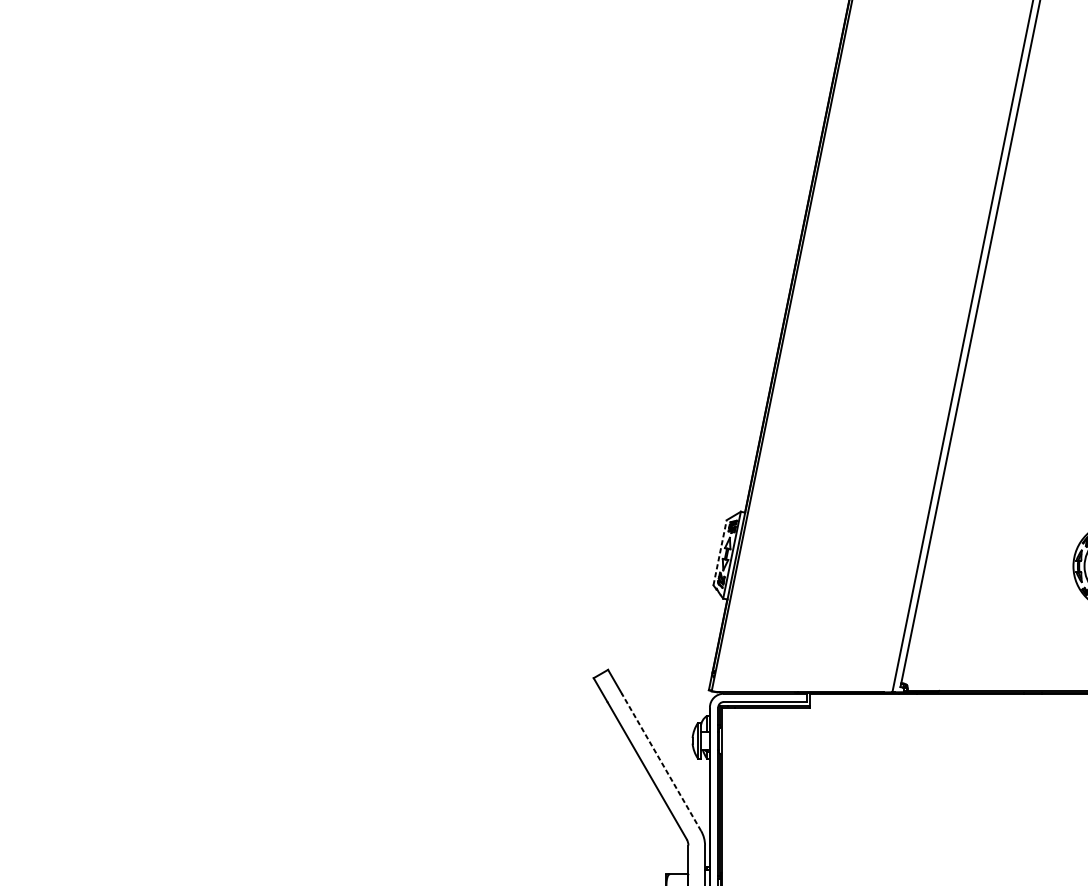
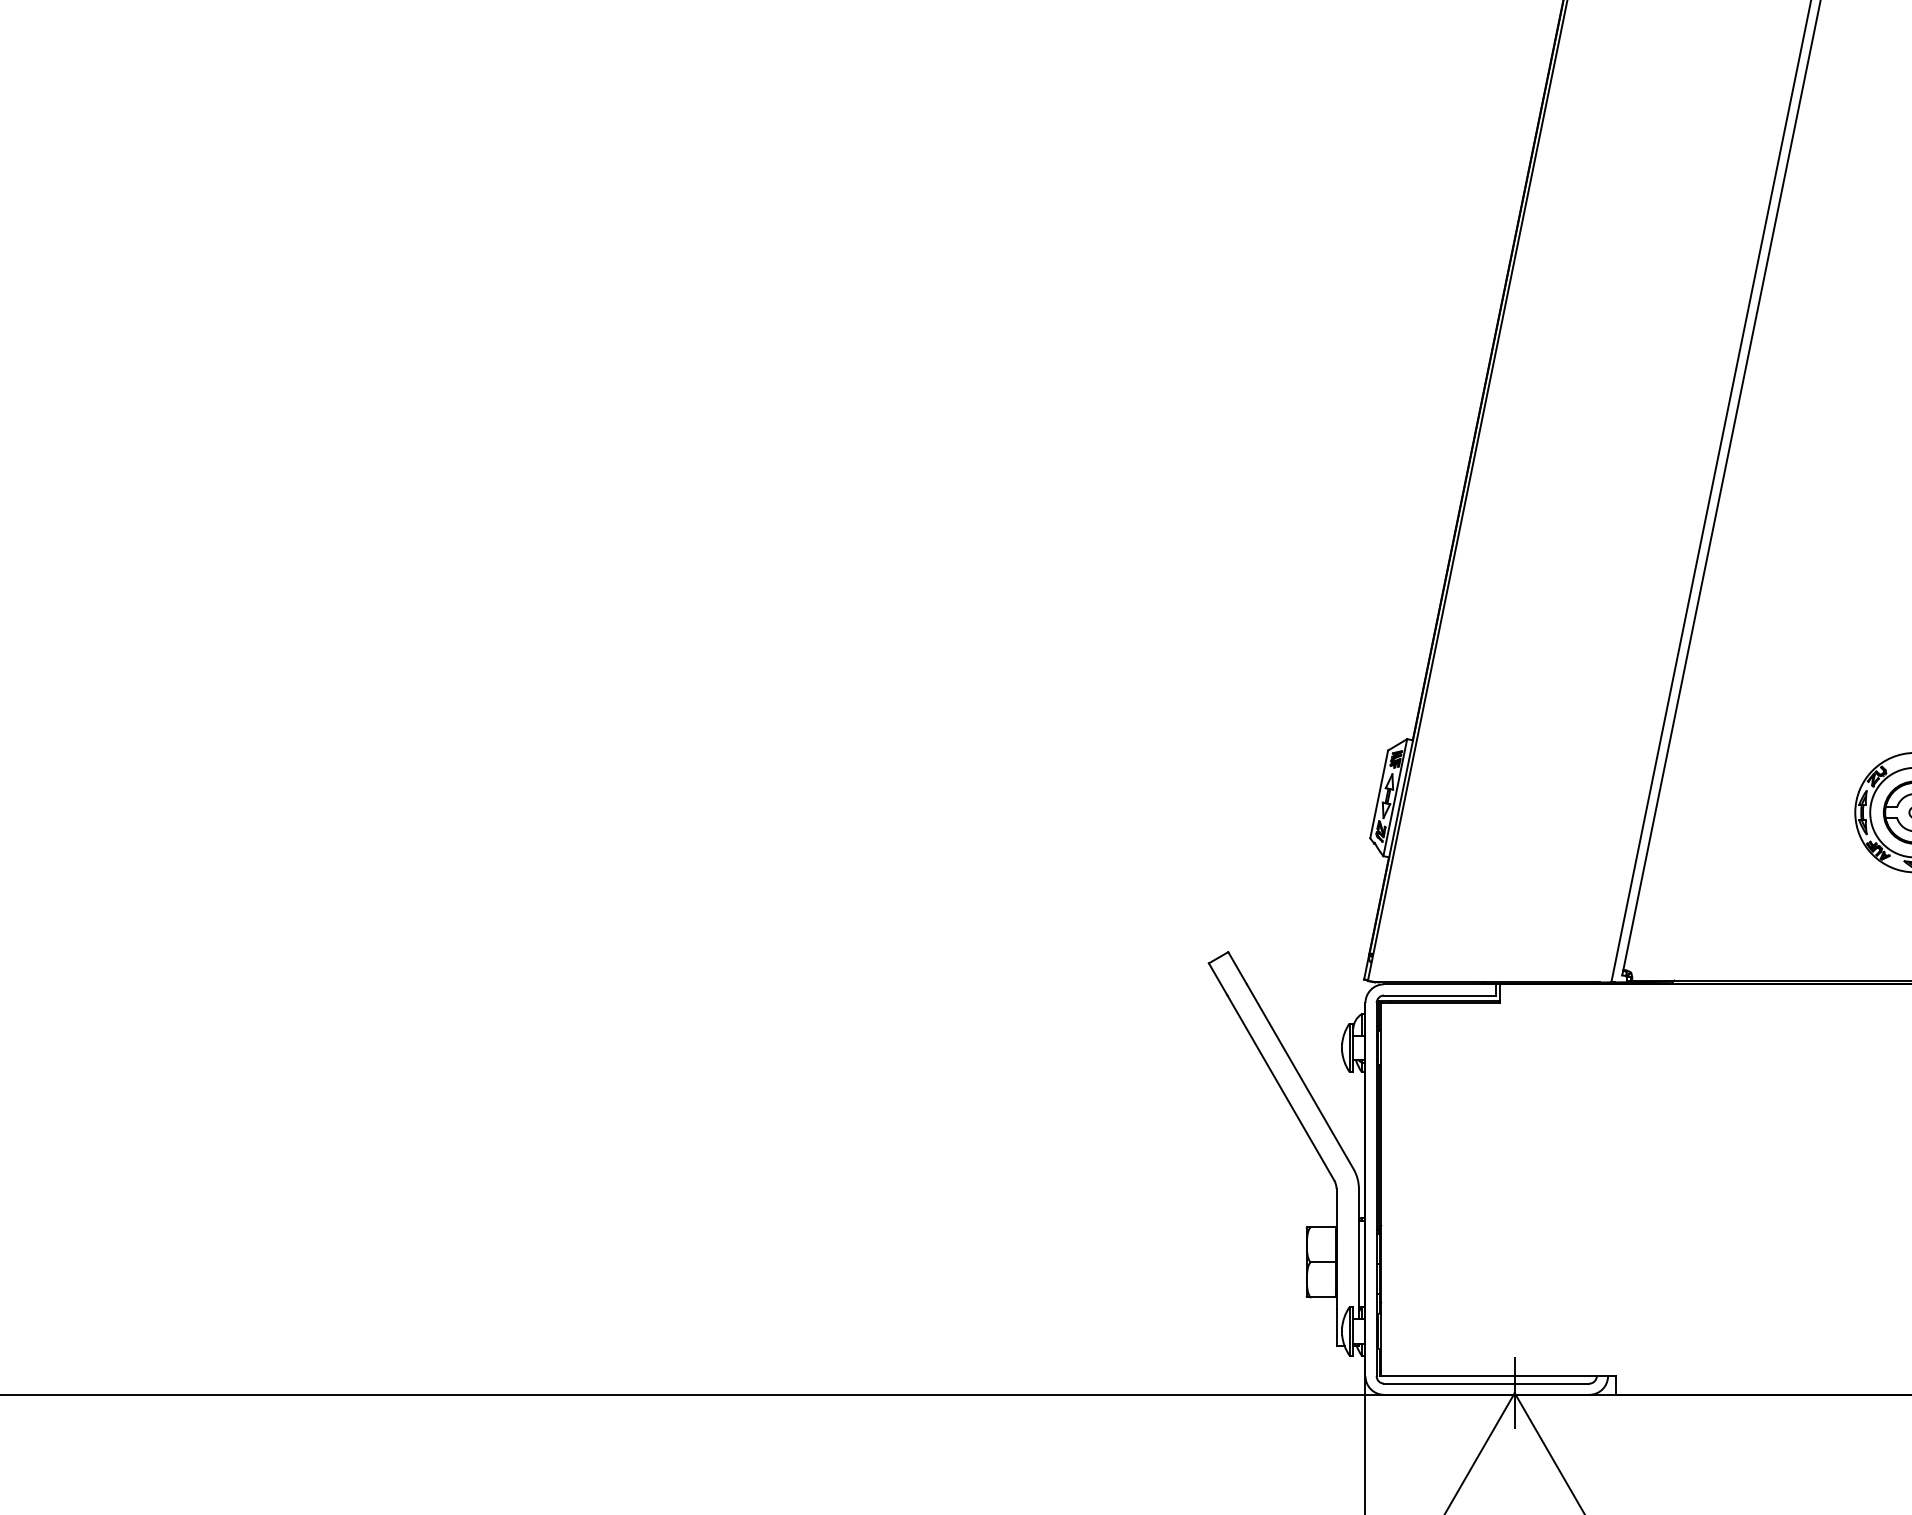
line: (720, 552) -> (1379, 794), dashed -> solid
line: (661, 762) -> (1300, 1076), dashed -> solid

